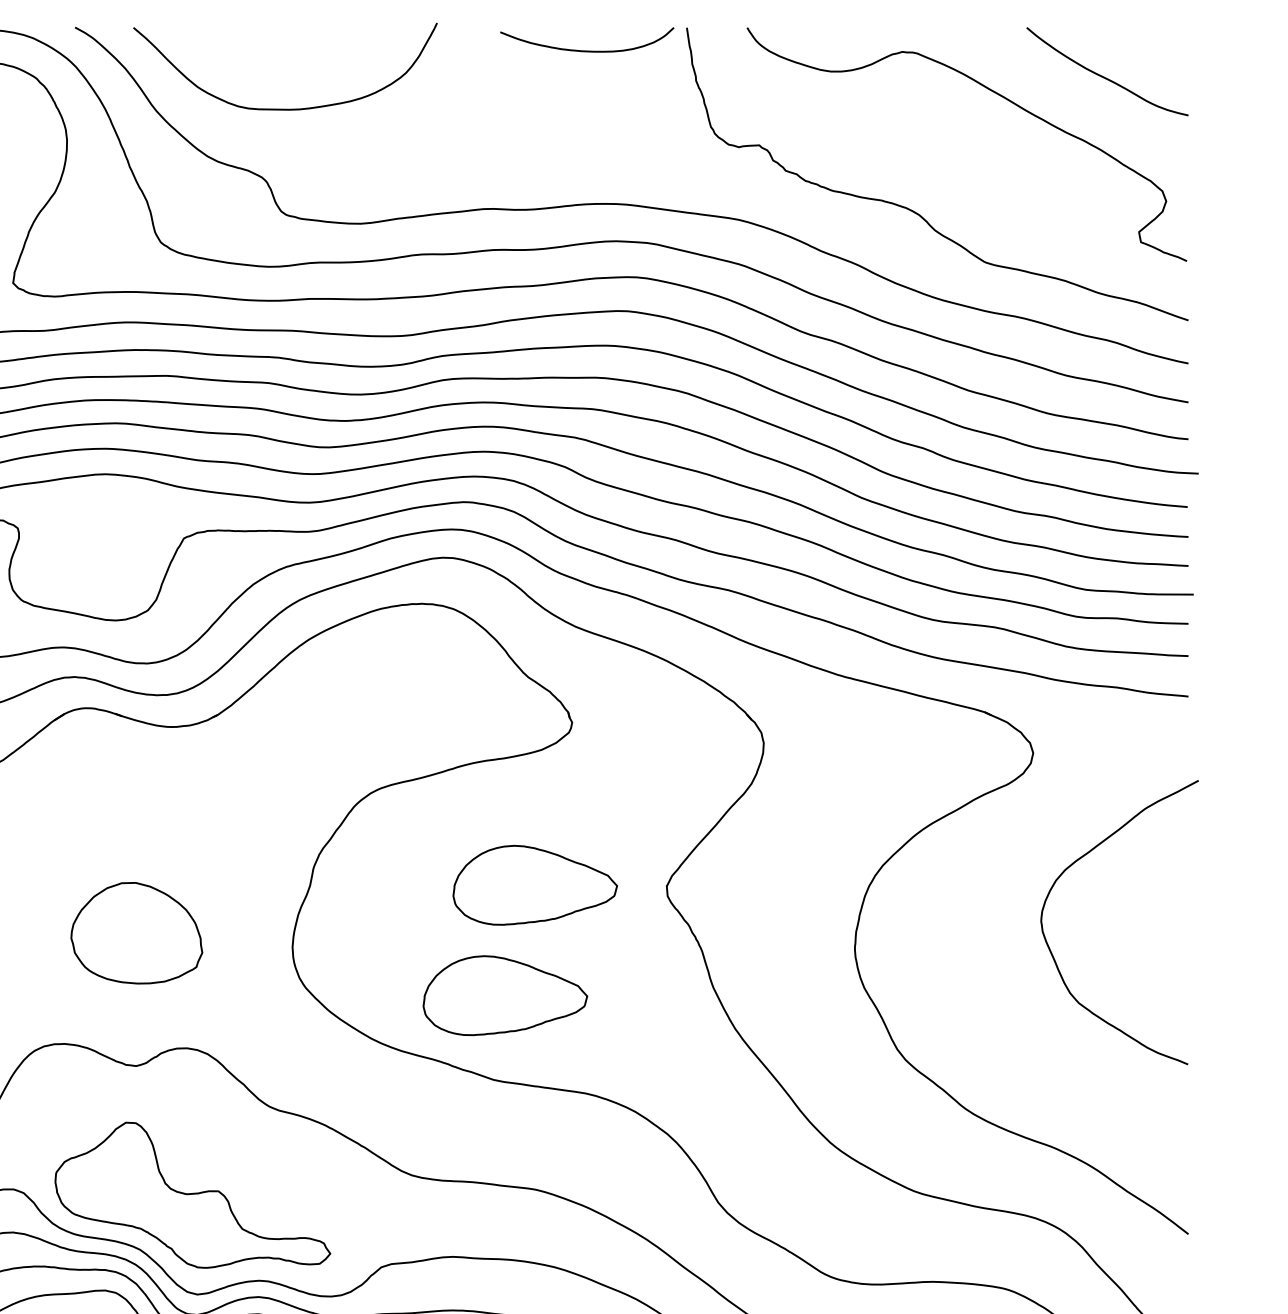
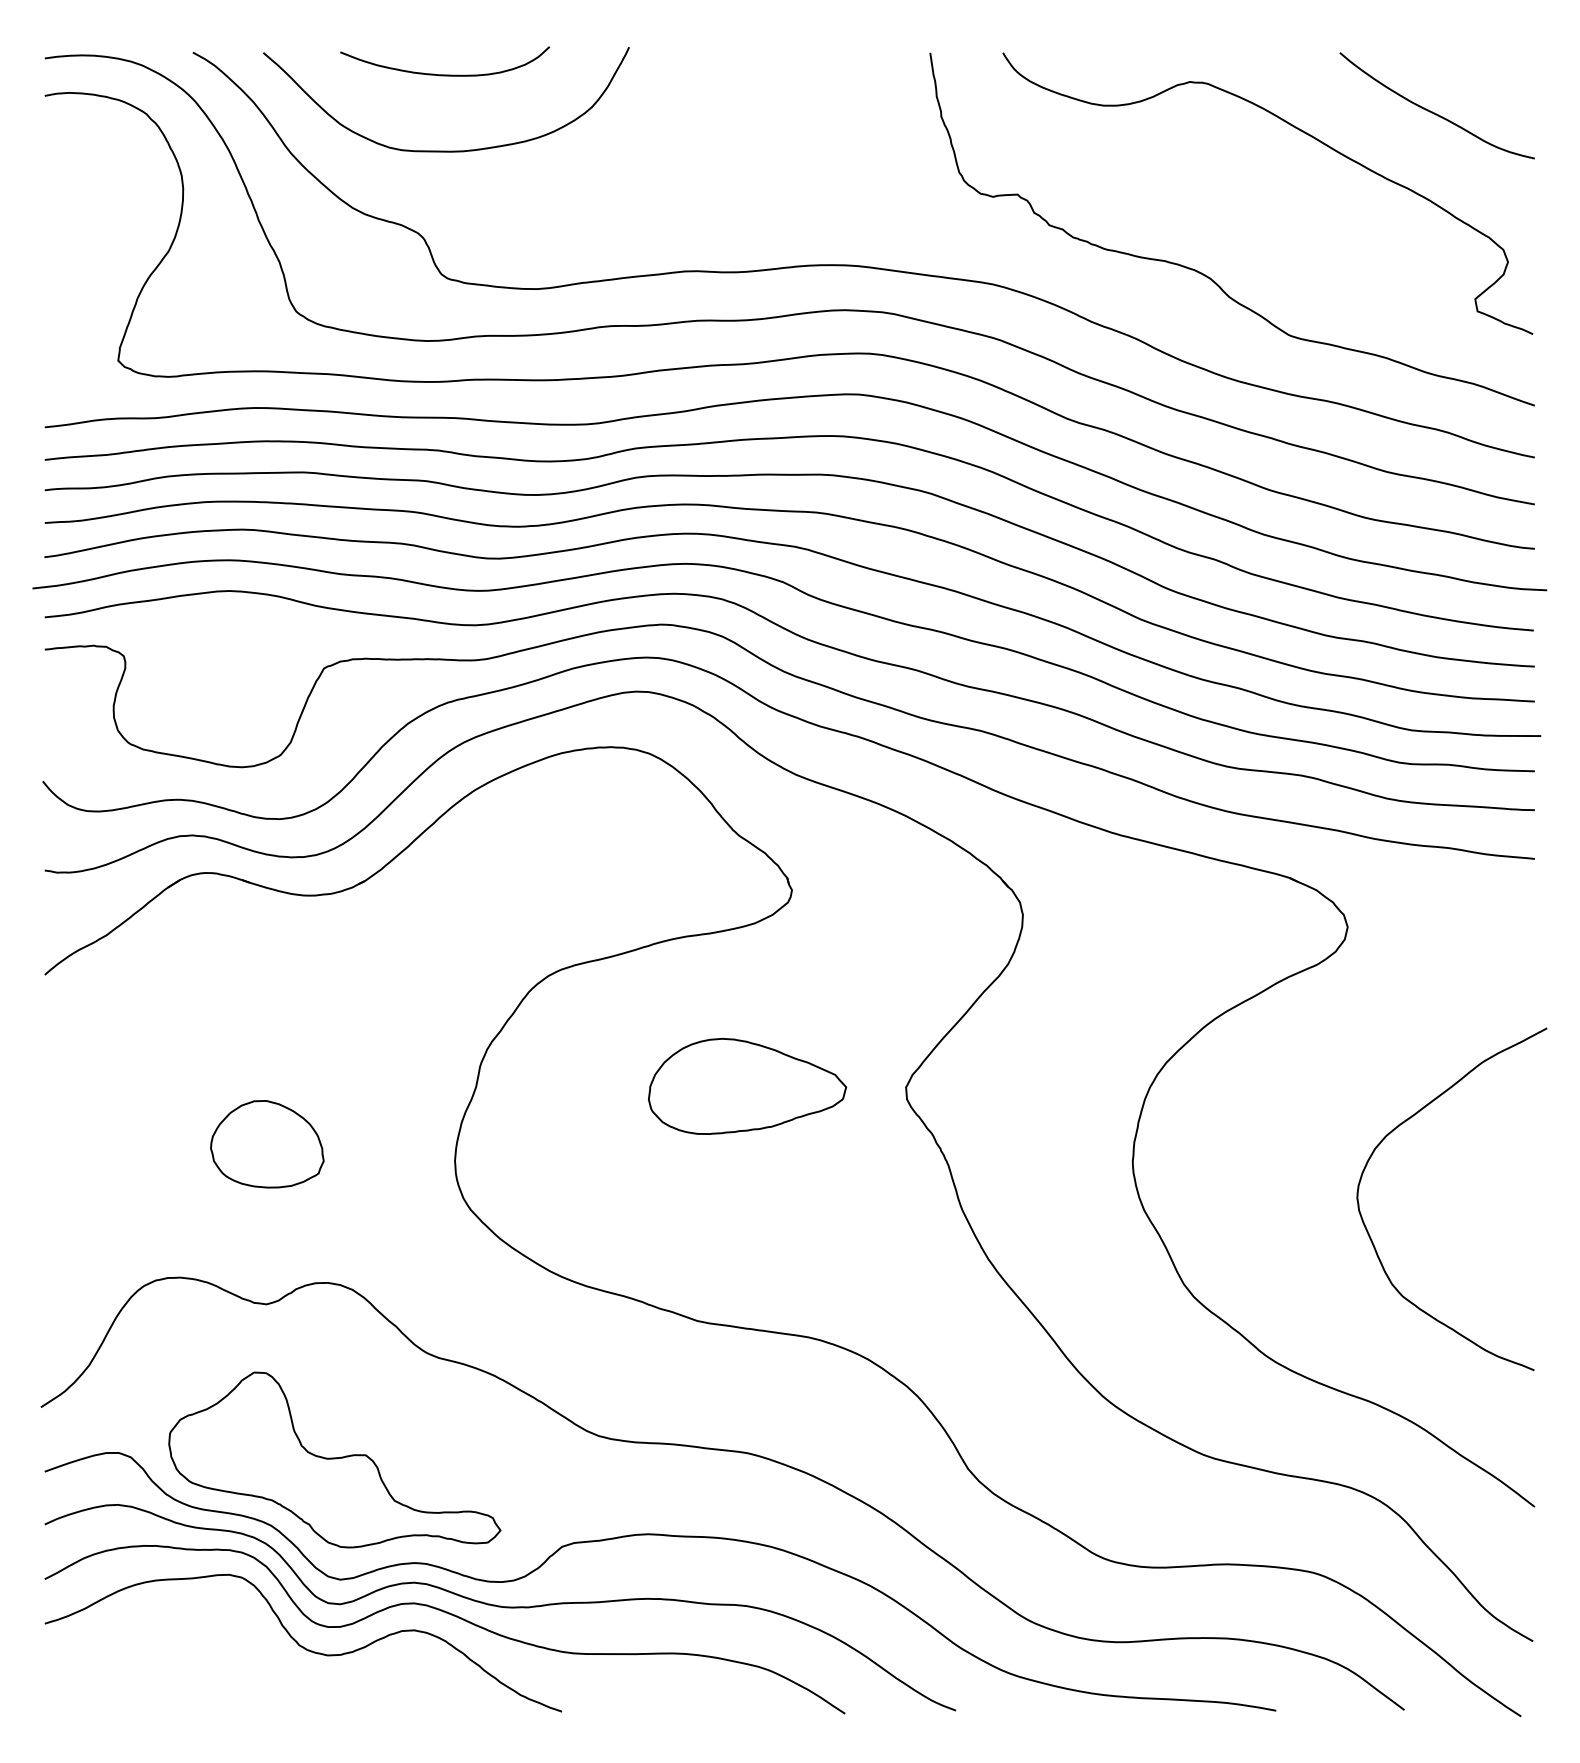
curve: (587, 50) -> (445, 74), moved
curve: (1070, 867) -> (1392, 1132), moved
part: (136, 933) -> (267, 1144), size x0.71
part: (505, 995) -> (711, 1219), removed

